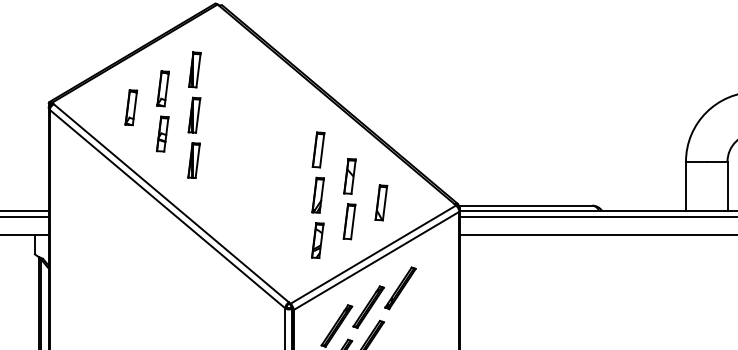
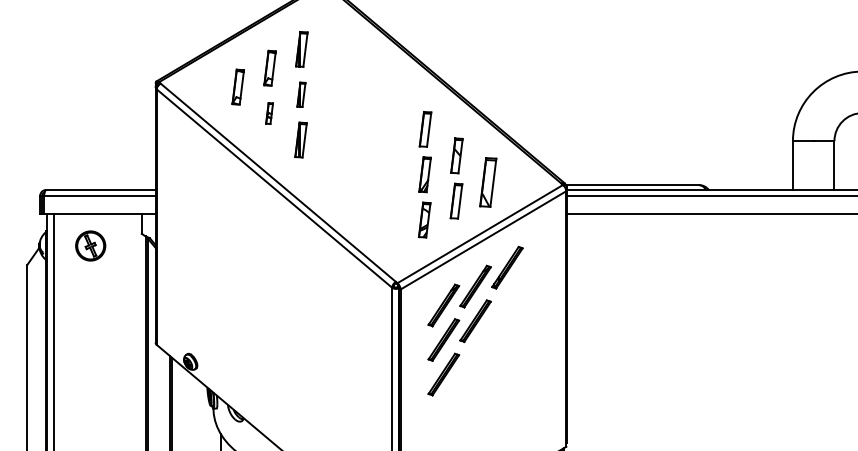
part: (194, 115) -> (301, 94), size x0.7
part: (162, 134) -> (269, 113), size x0.6
part: (381, 202) -> (488, 181), size x1.4

